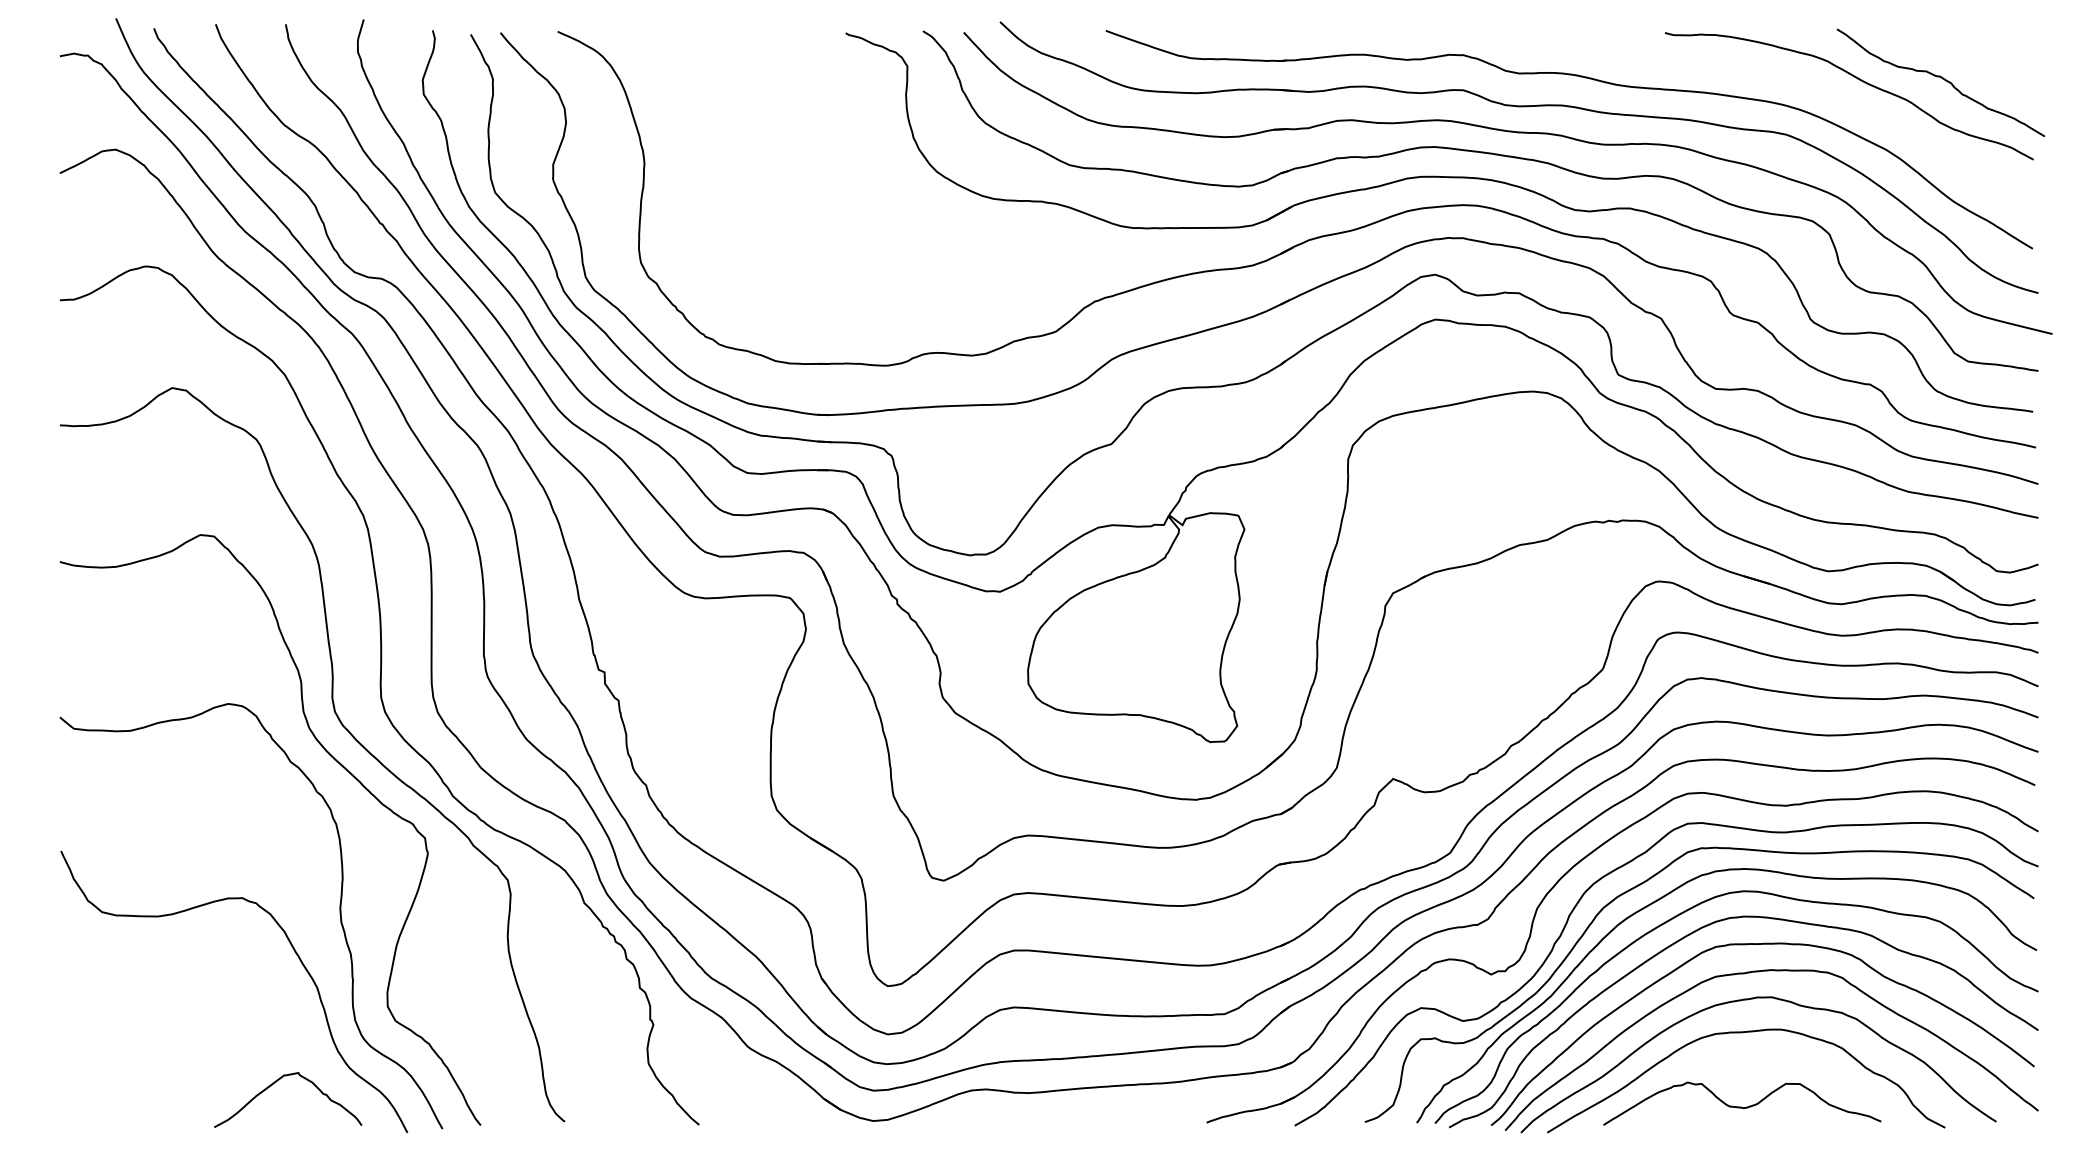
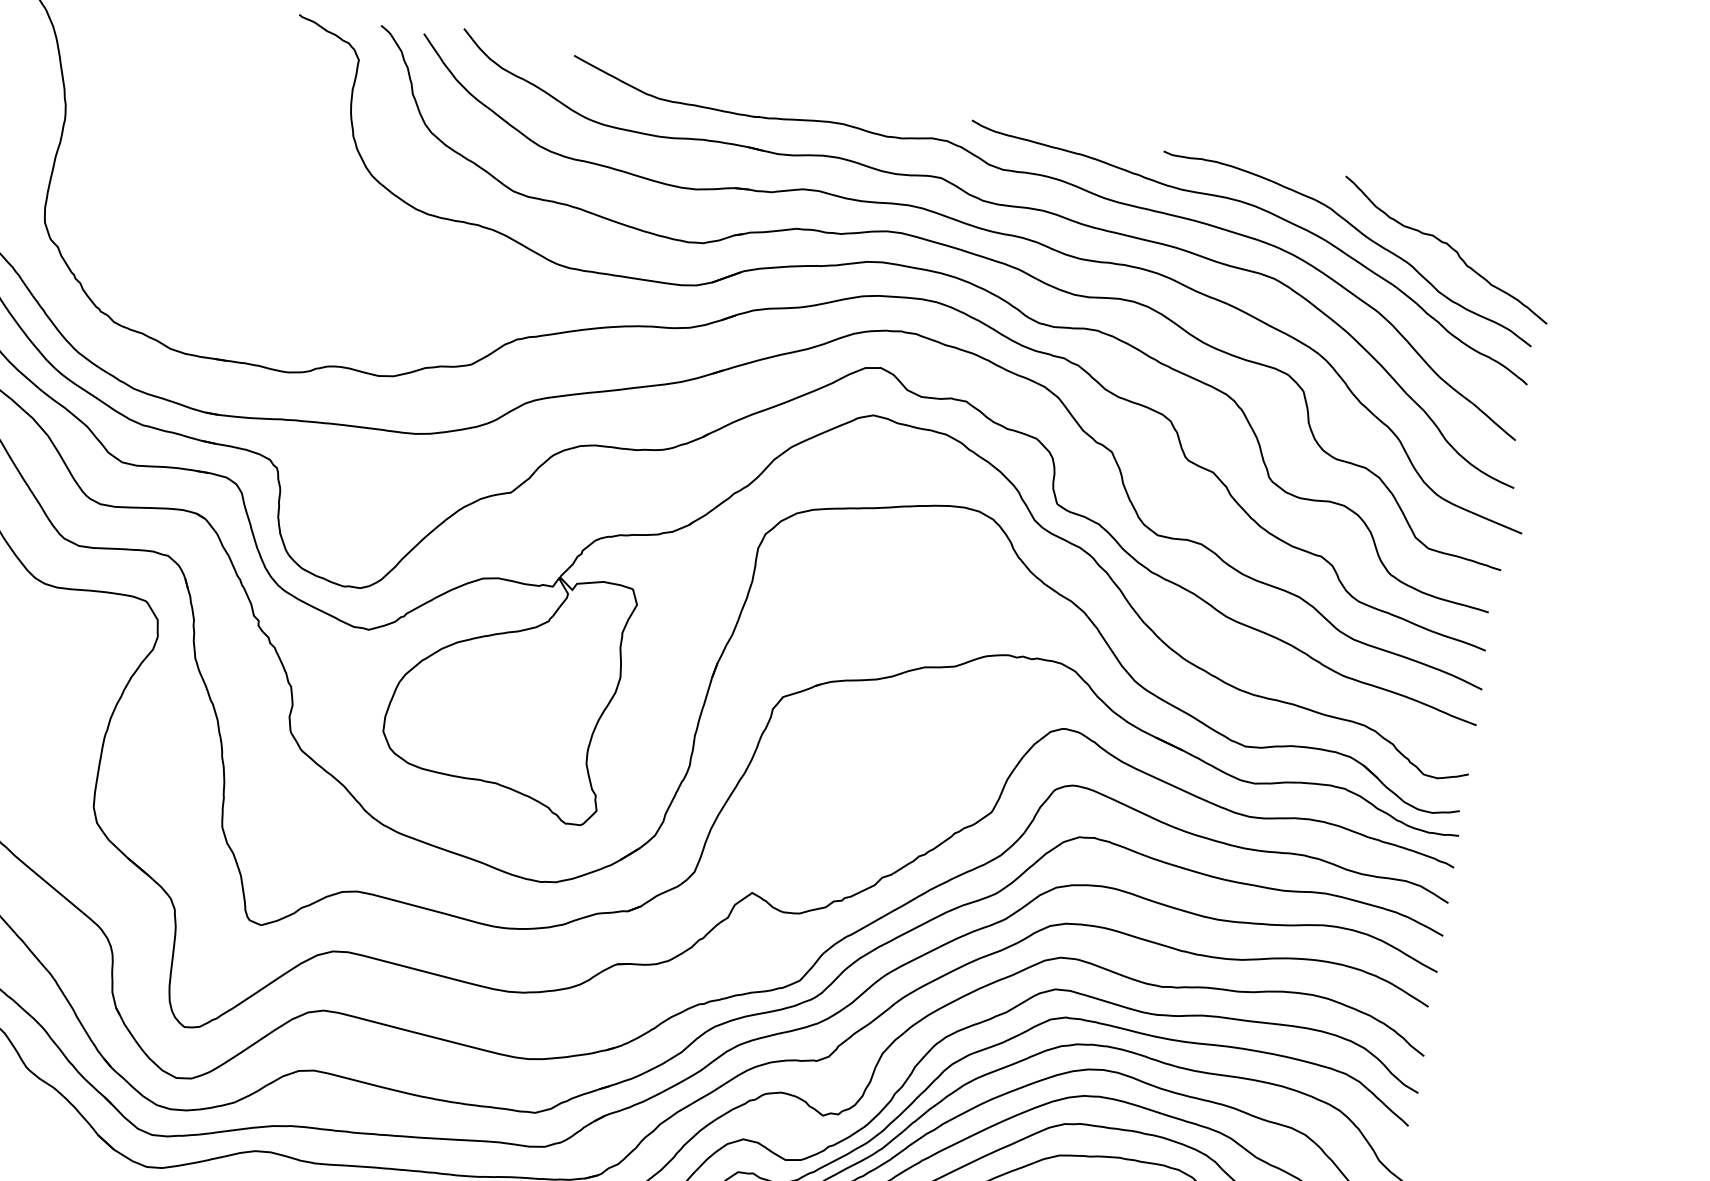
curve: (1772, 75) -> (1269, 214), added

